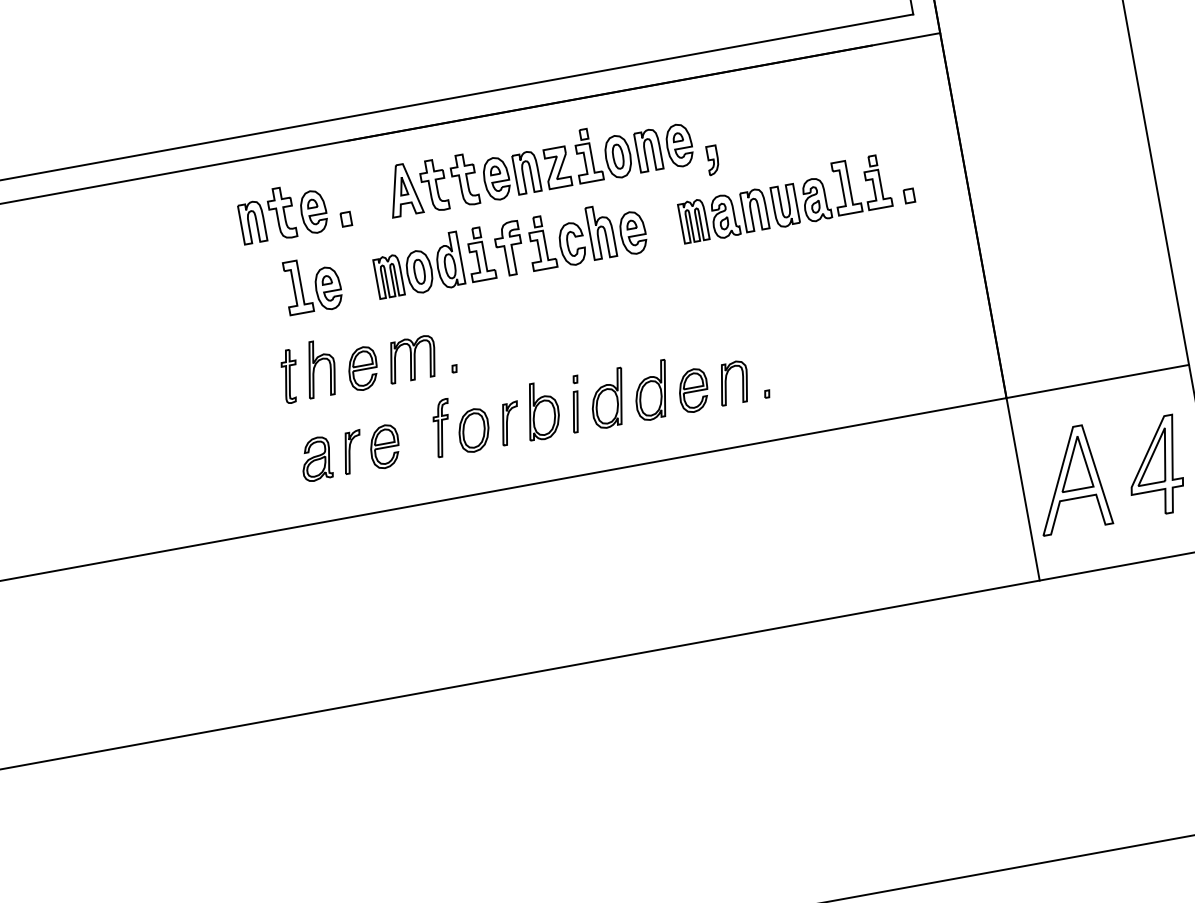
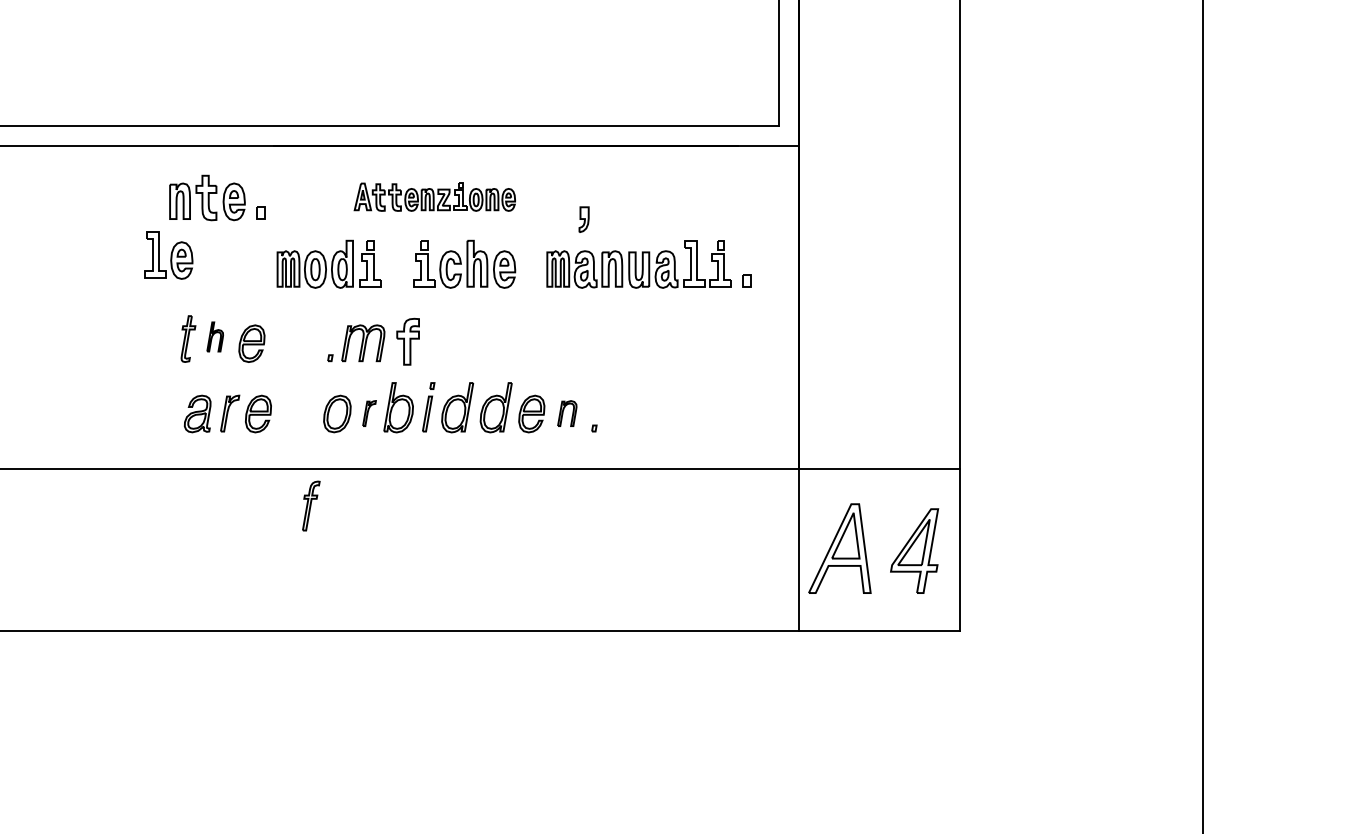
part: (539, 164) -> (434, 196), size x0.6
part: (508, 248) -> (407, 341), moved
part: (312, 285) -> (168, 255), moved
part: (412, 359) -> (363, 343), moved
part: (320, 367) -> (215, 336), size x0.6
part: (733, 382) -> (567, 413), size x0.7
part: (510, 423) -> (369, 413), size x0.7
part: (443, 427) -> (311, 505), moved

